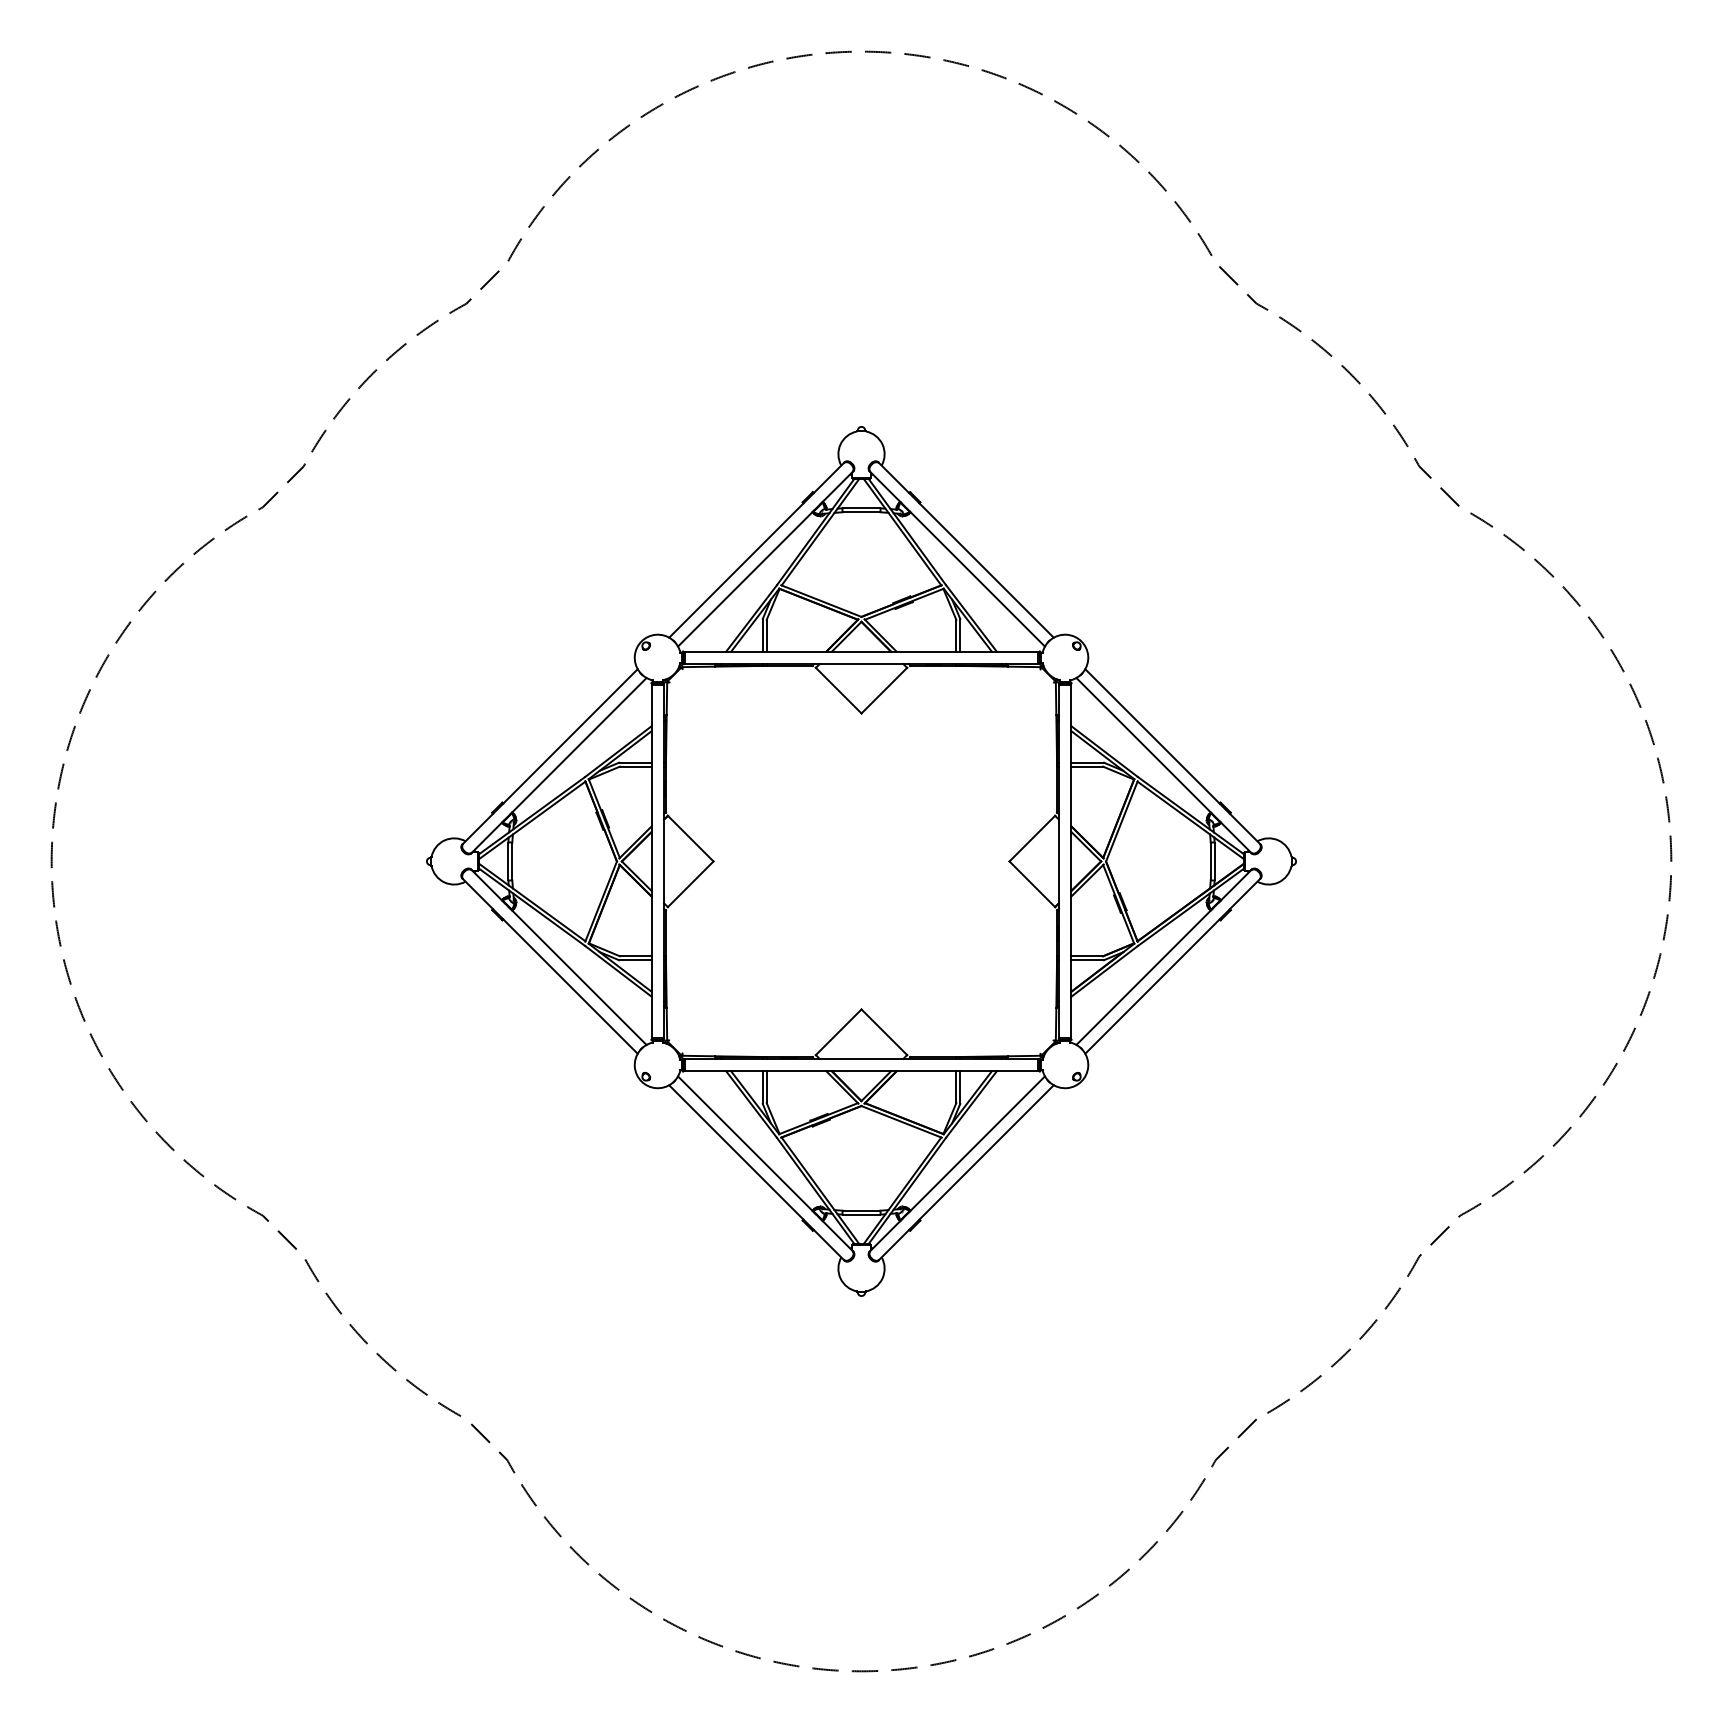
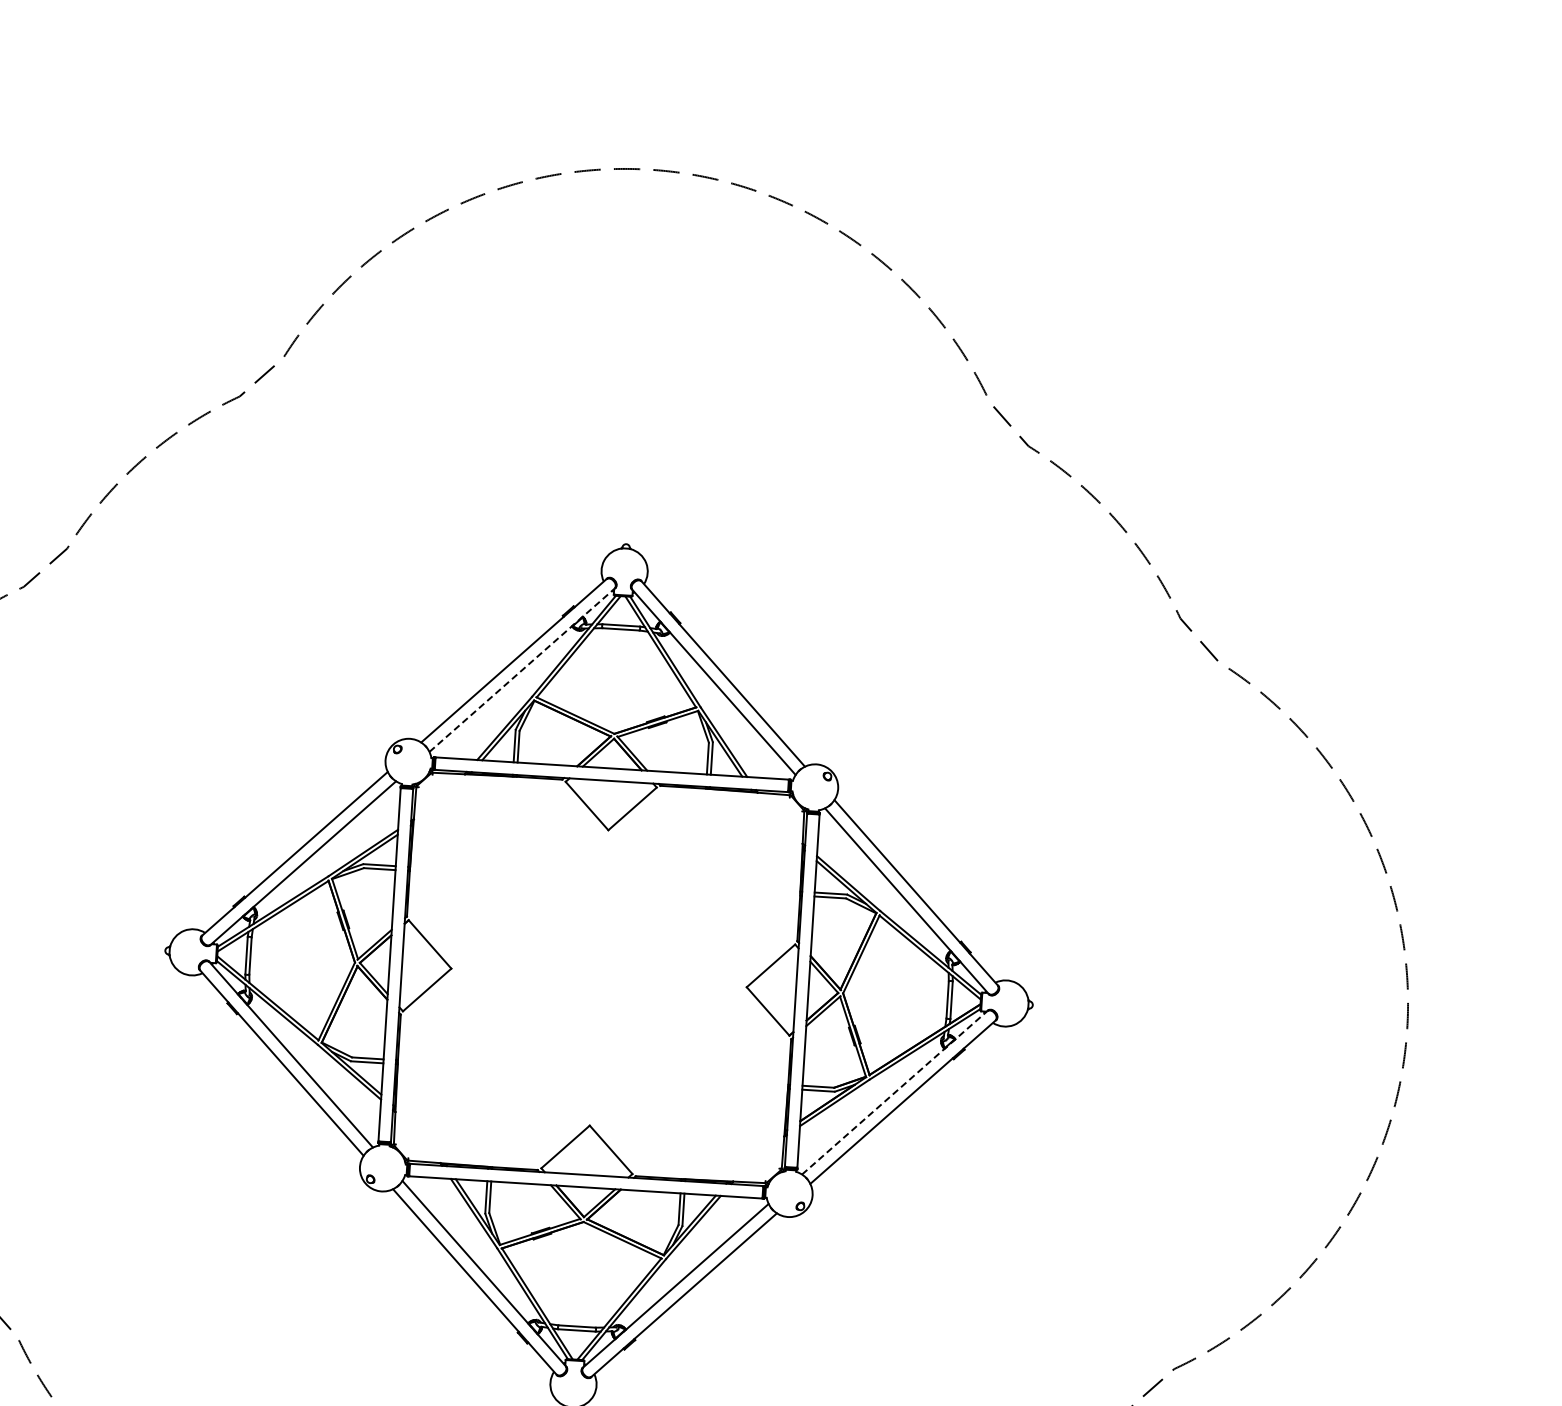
line: (765, 558) -> (522, 669), solid -> dashed
line: (1164, 957) -> (895, 1092), solid -> dashed

